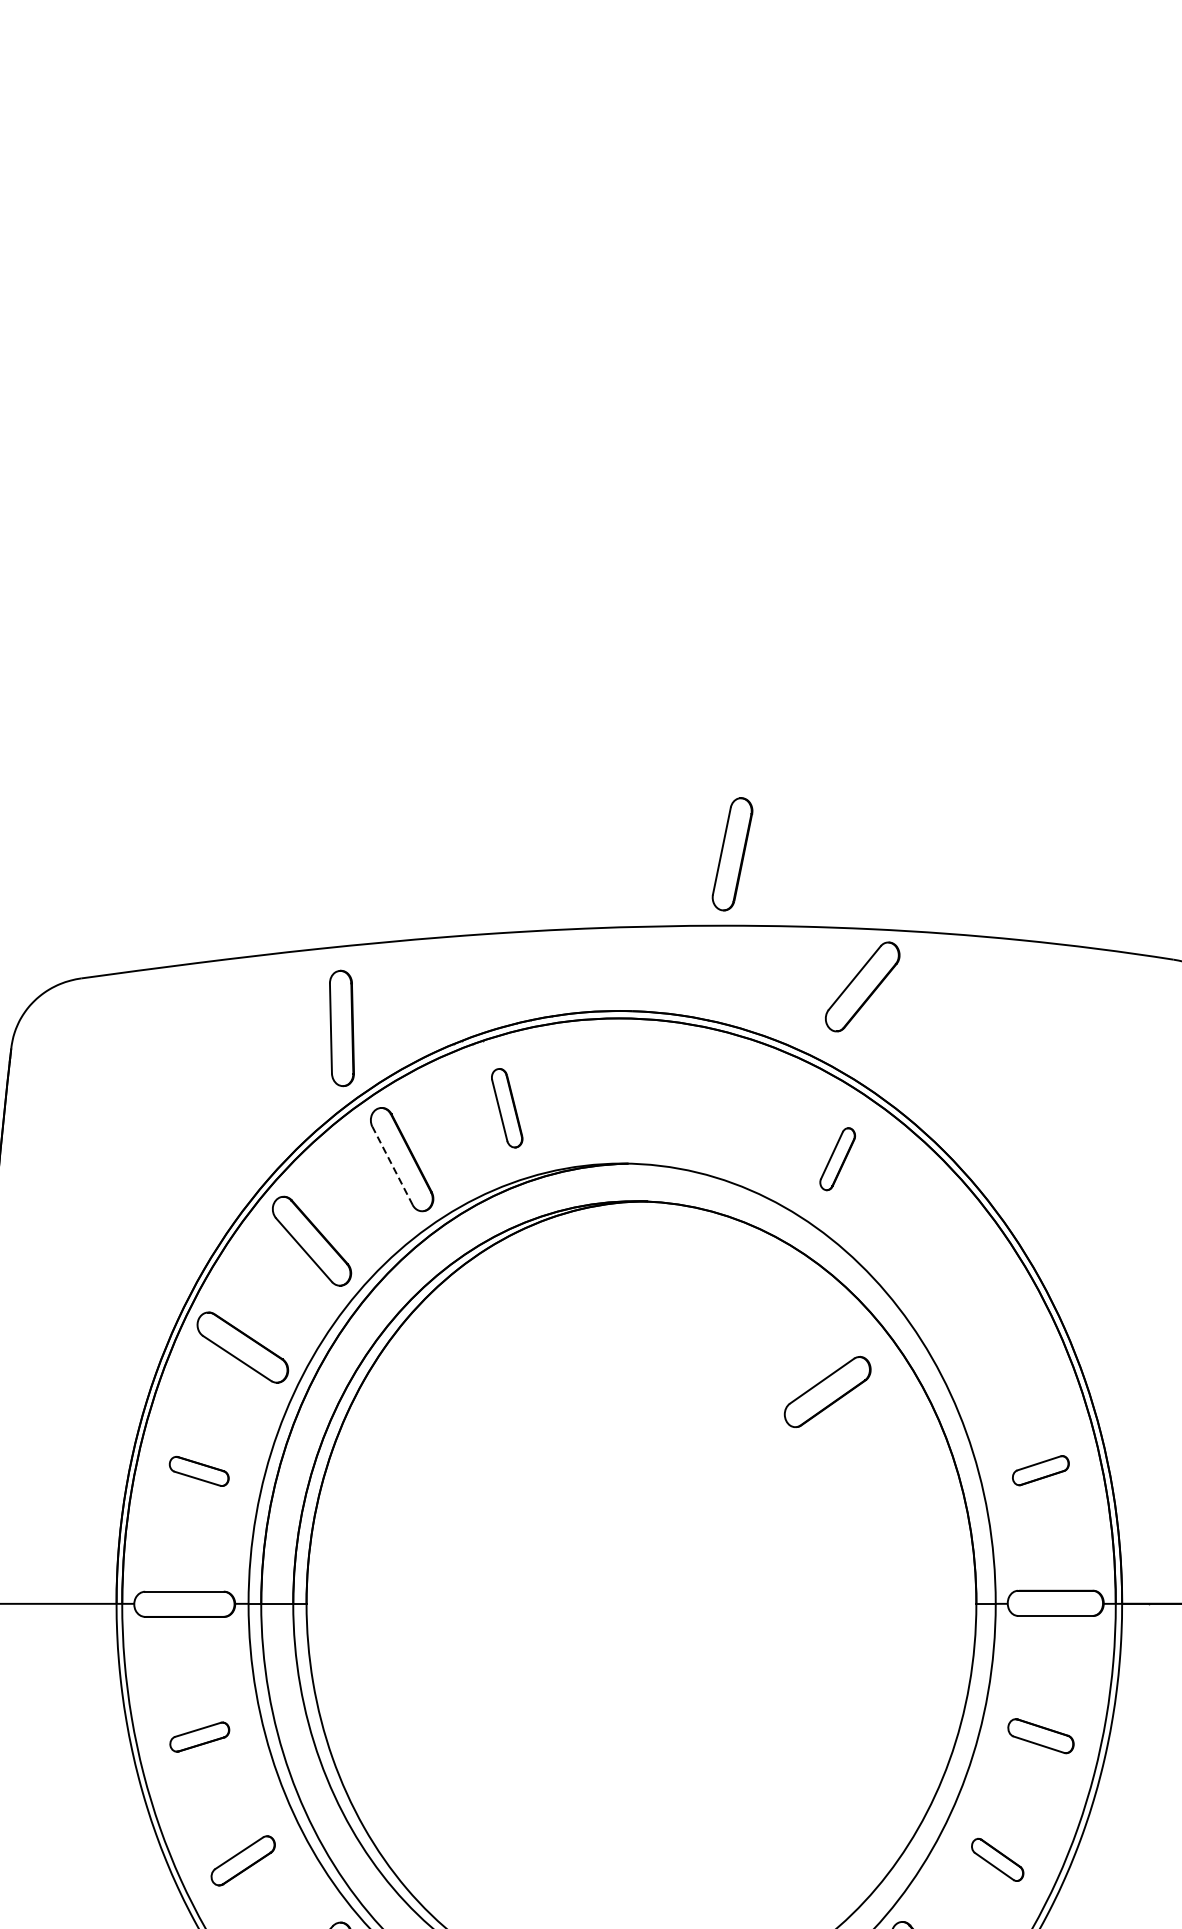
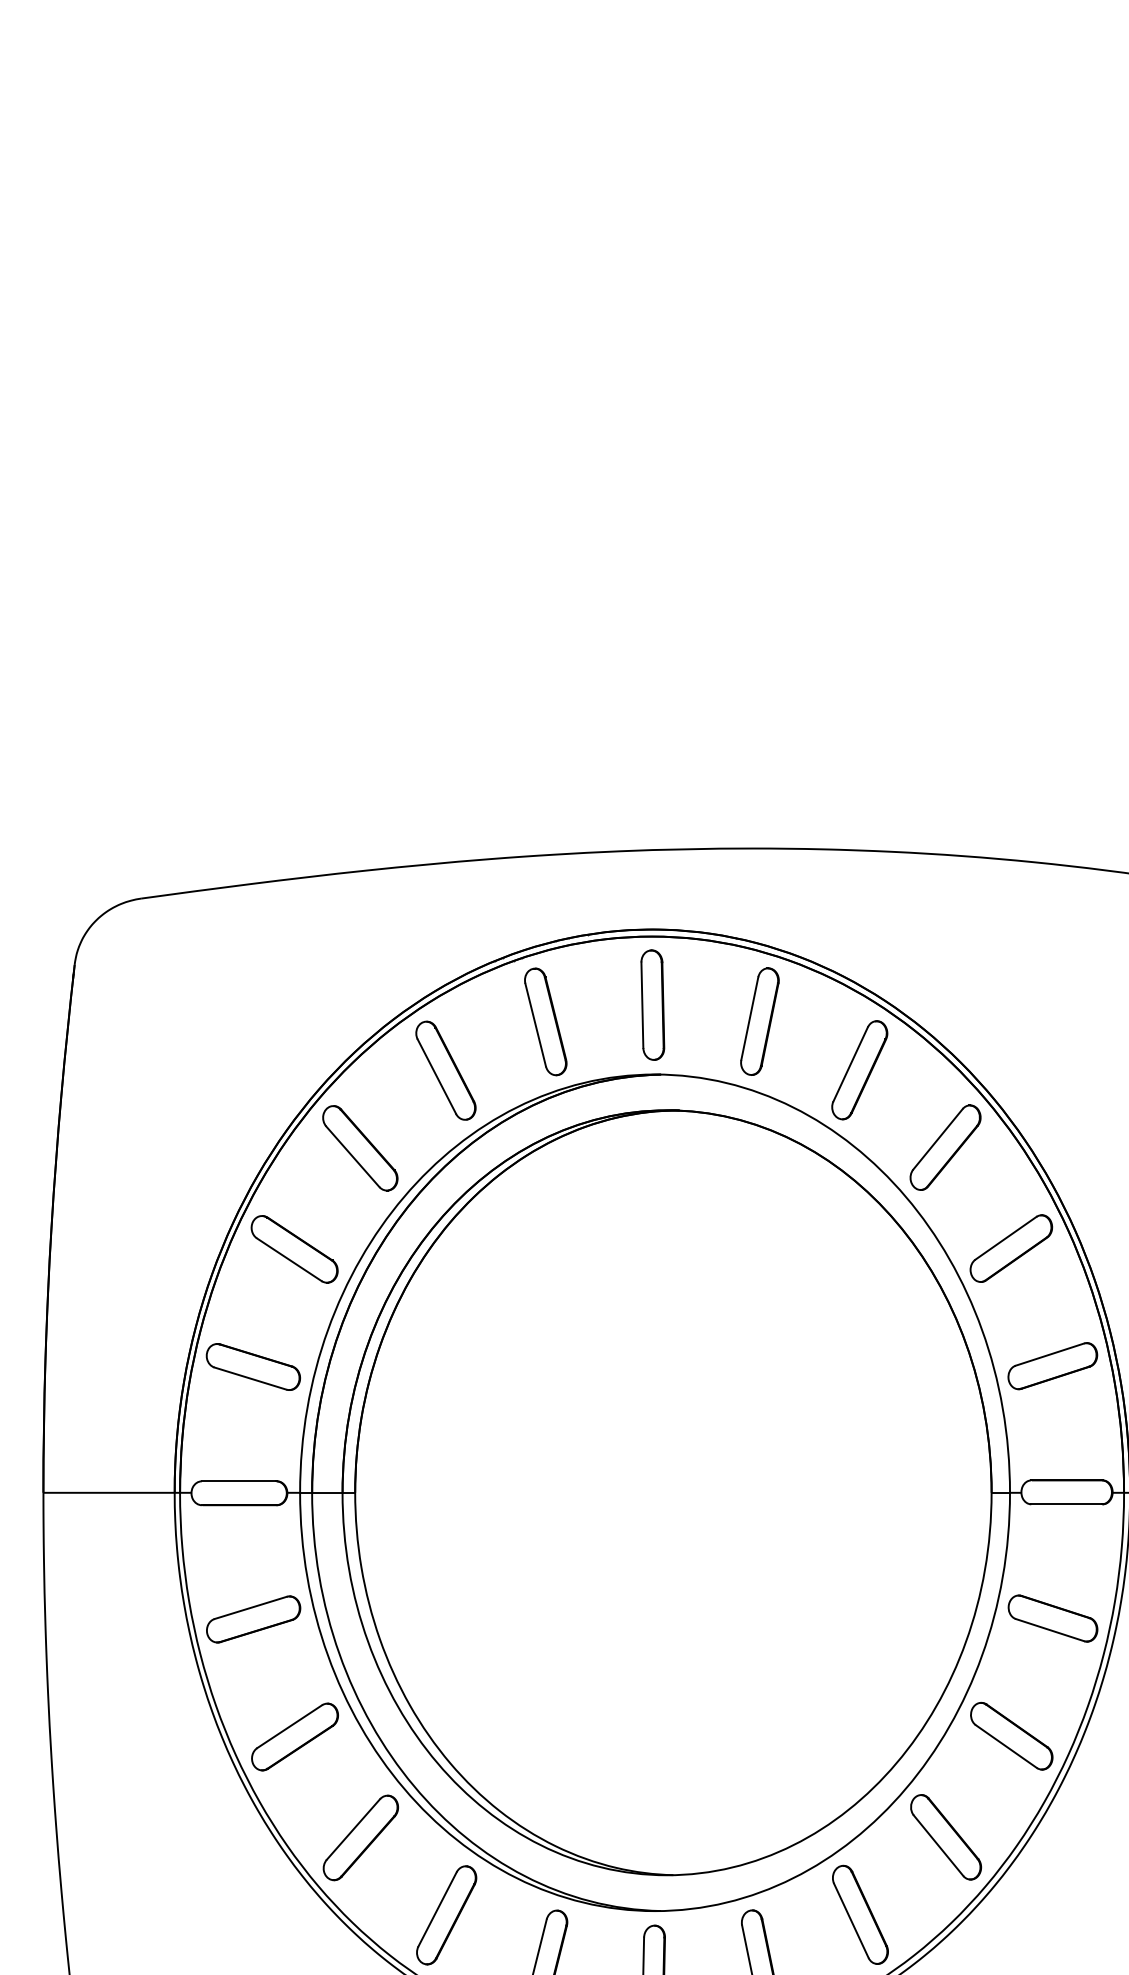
part: (732, 854) -> (759, 1021), moved
part: (862, 986) -> (945, 1147), moved
part: (341, 1027) -> (652, 1004), moved
part: (506, 1107) -> (545, 1021), size x1.43
part: (837, 1159) -> (859, 1070), size x1.67
line: (392, 1165) -> (436, 1076), dashed -> solid
part: (827, 1391) -> (1011, 1248), moved
part: (198, 1470) -> (252, 1366), size x1.67
part: (1040, 1470) -> (1052, 1366), size x1.67
part: (1040, 1736) -> (1052, 1618), size x1.43
part: (199, 1737) -> (253, 1619), size x1.67
part: (997, 1859) -> (1011, 1735), size x1.67
part: (242, 1860) -> (294, 1736), size x1.43

